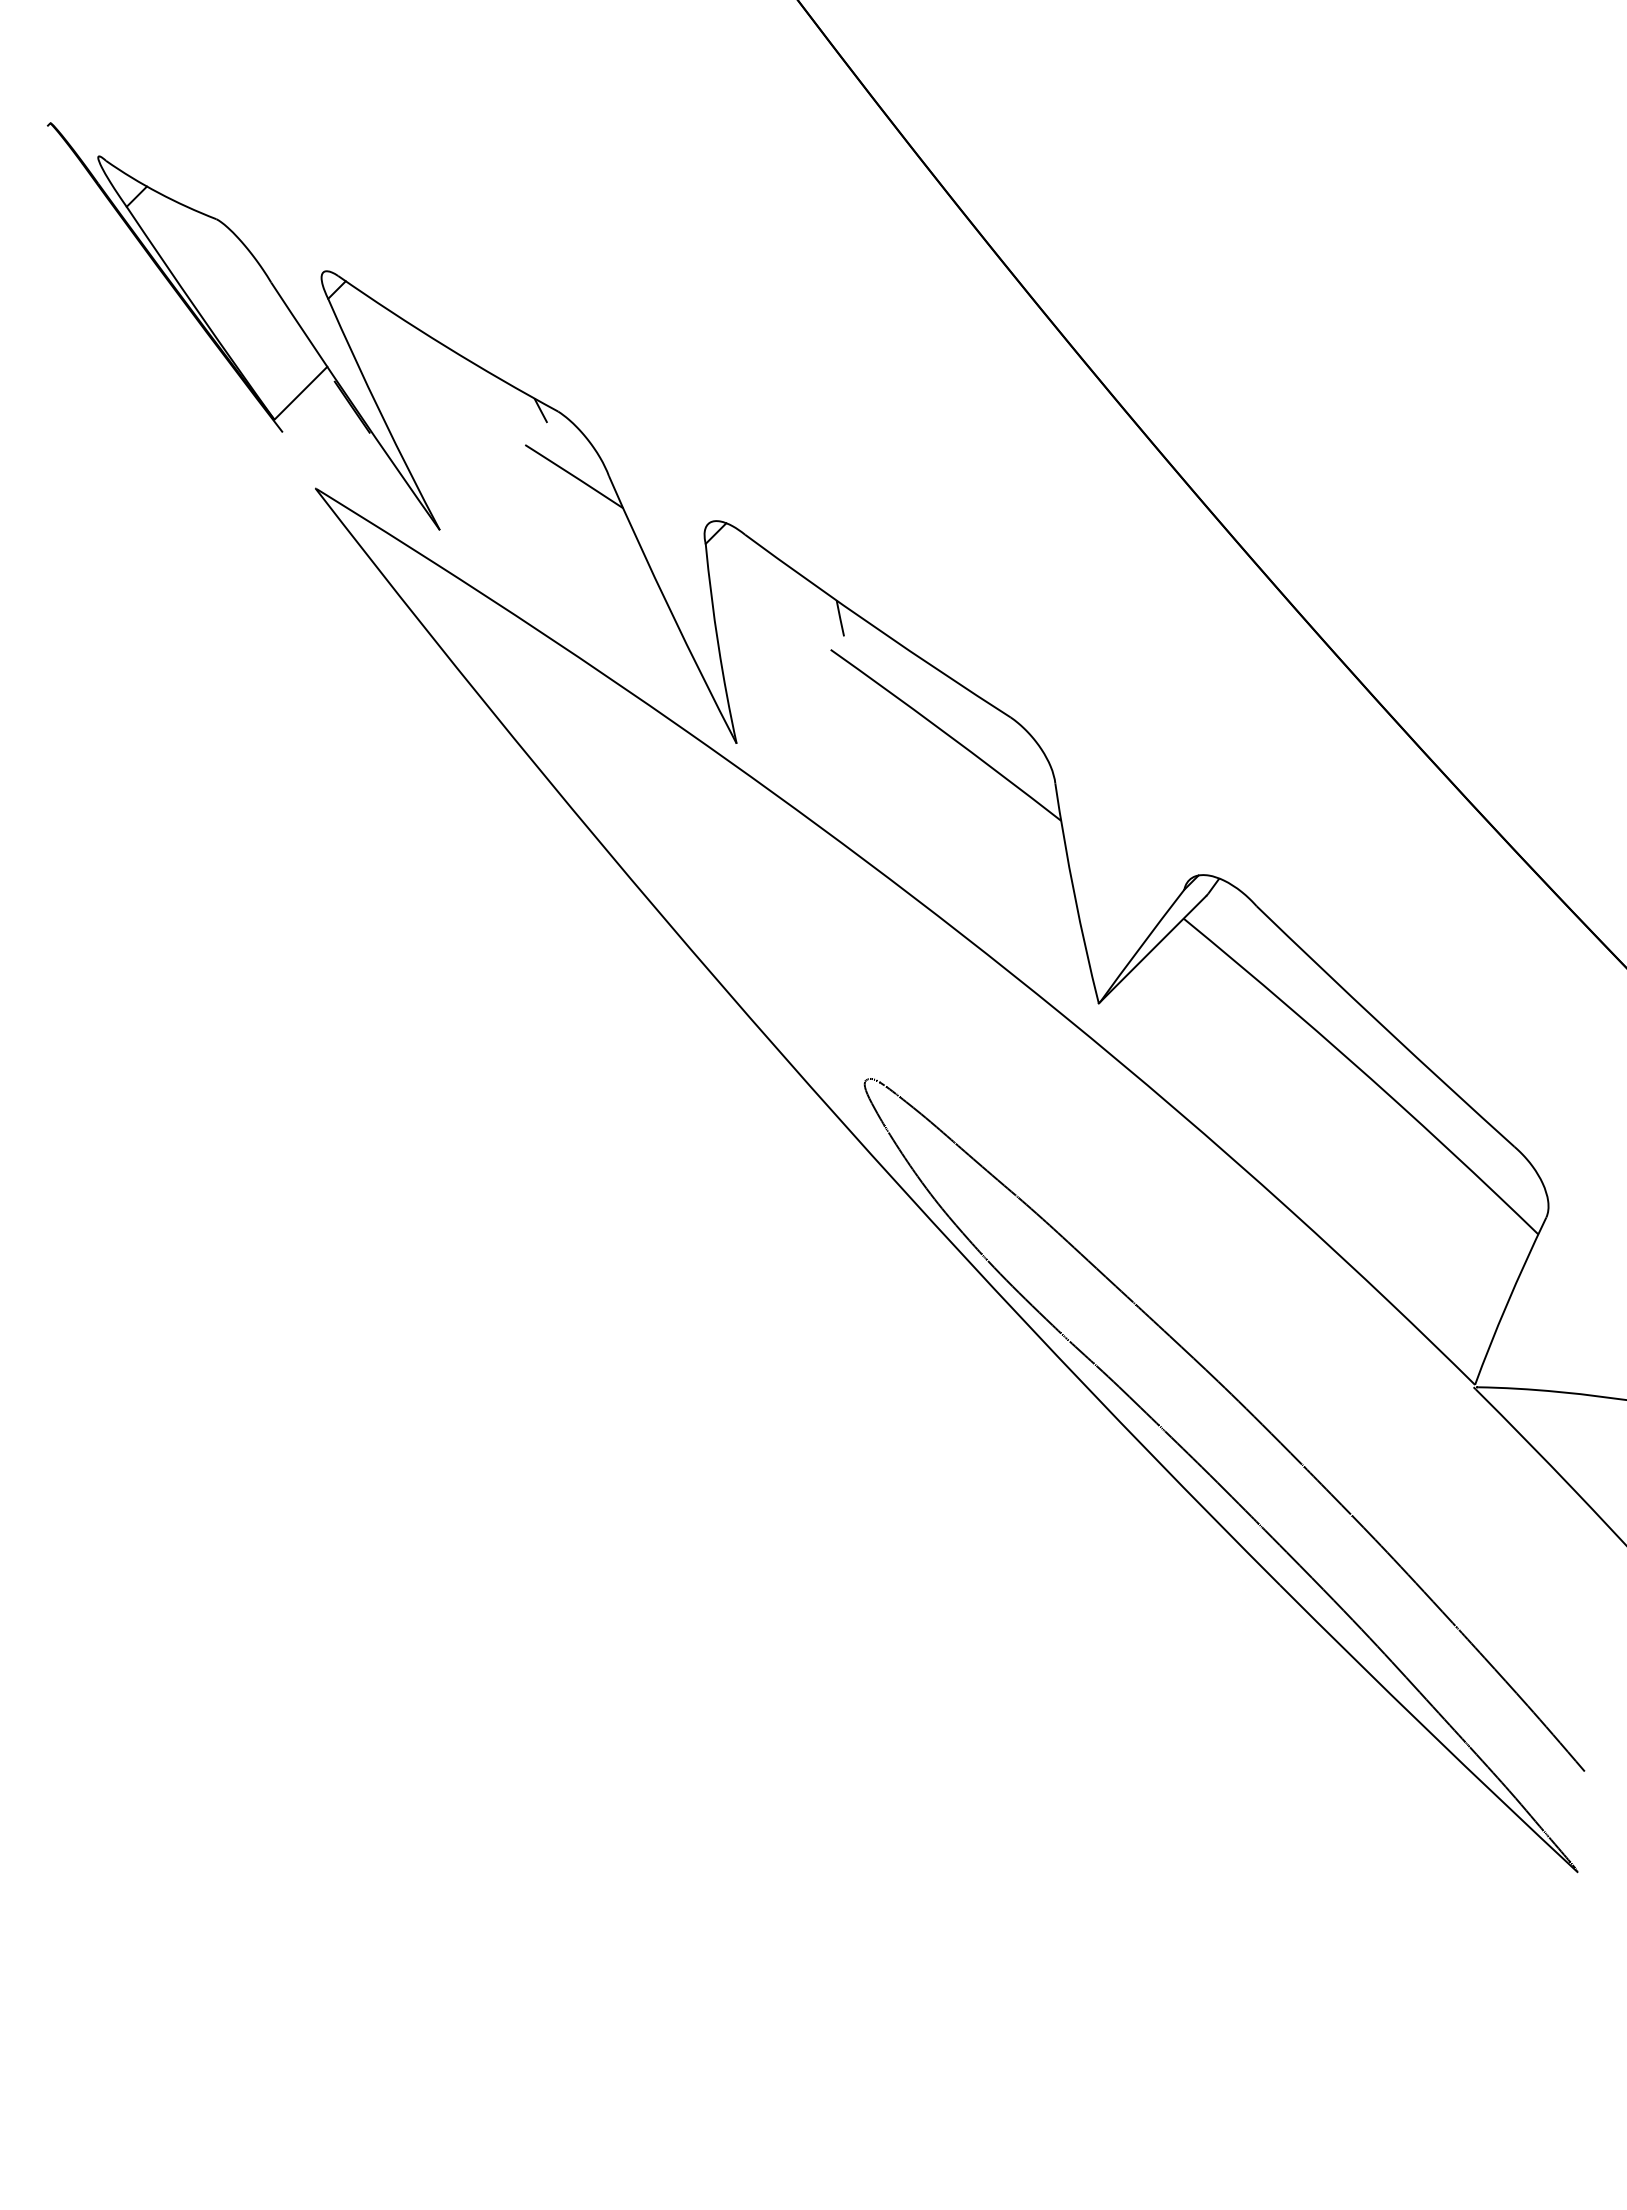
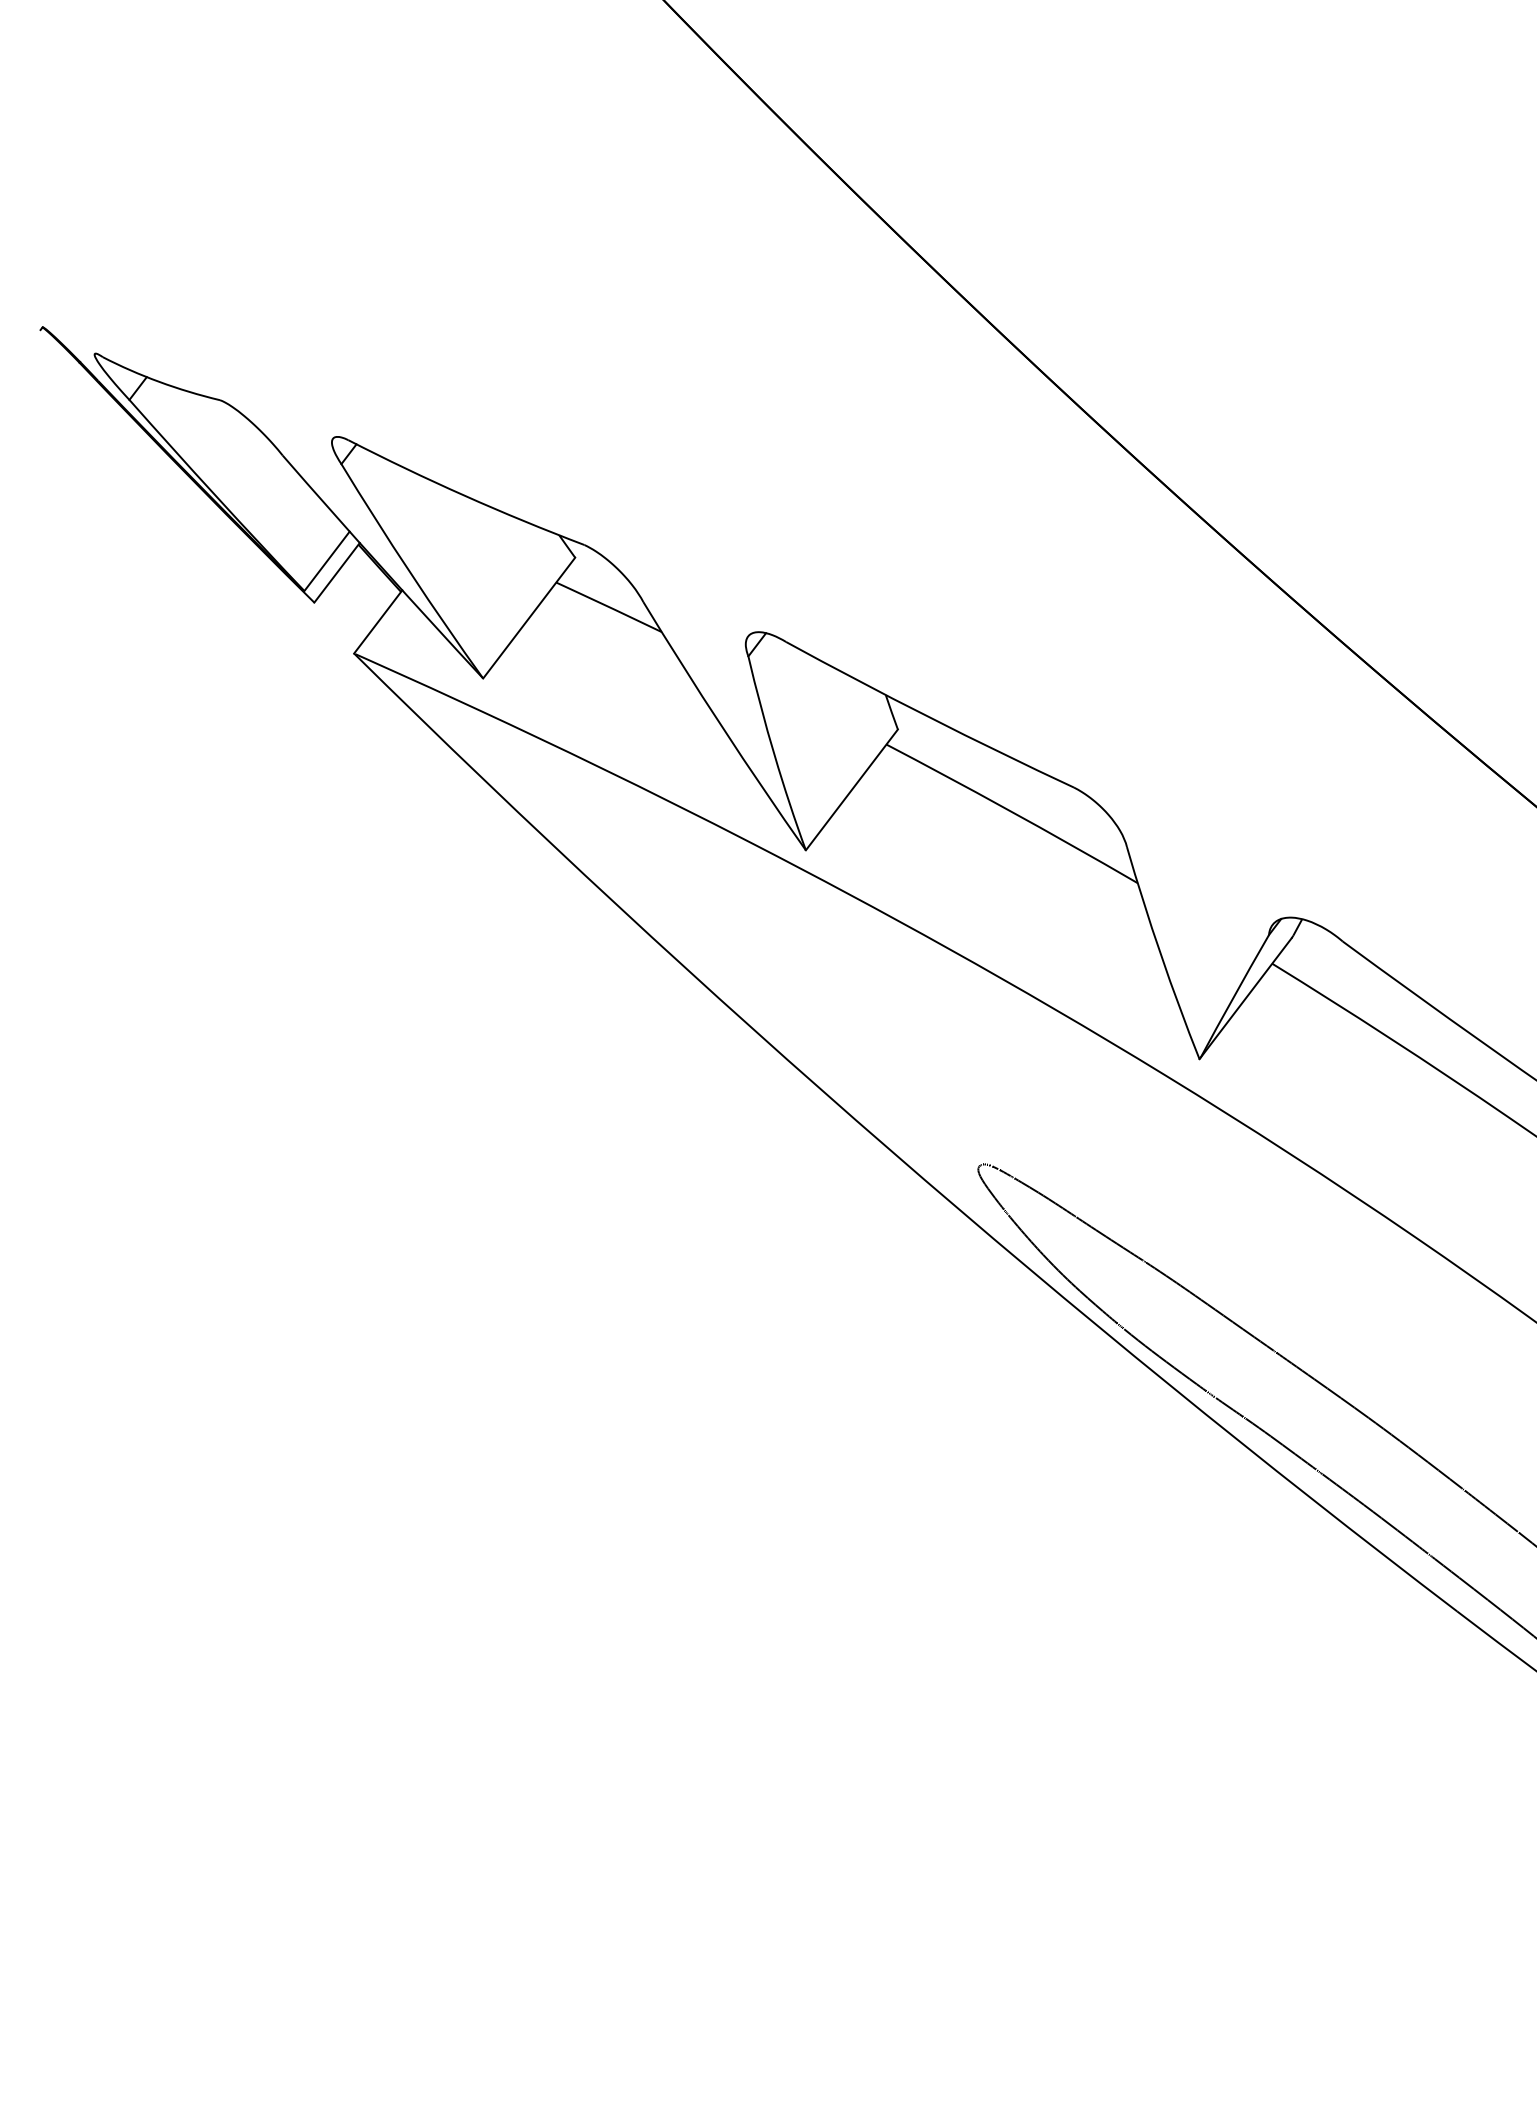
line: (308, 405) -> (336, 572), added
line: (343, 460) -> (378, 622), added
line: (493, 476) -> (529, 618), added
line: (790, 689) -> (851, 789), added

